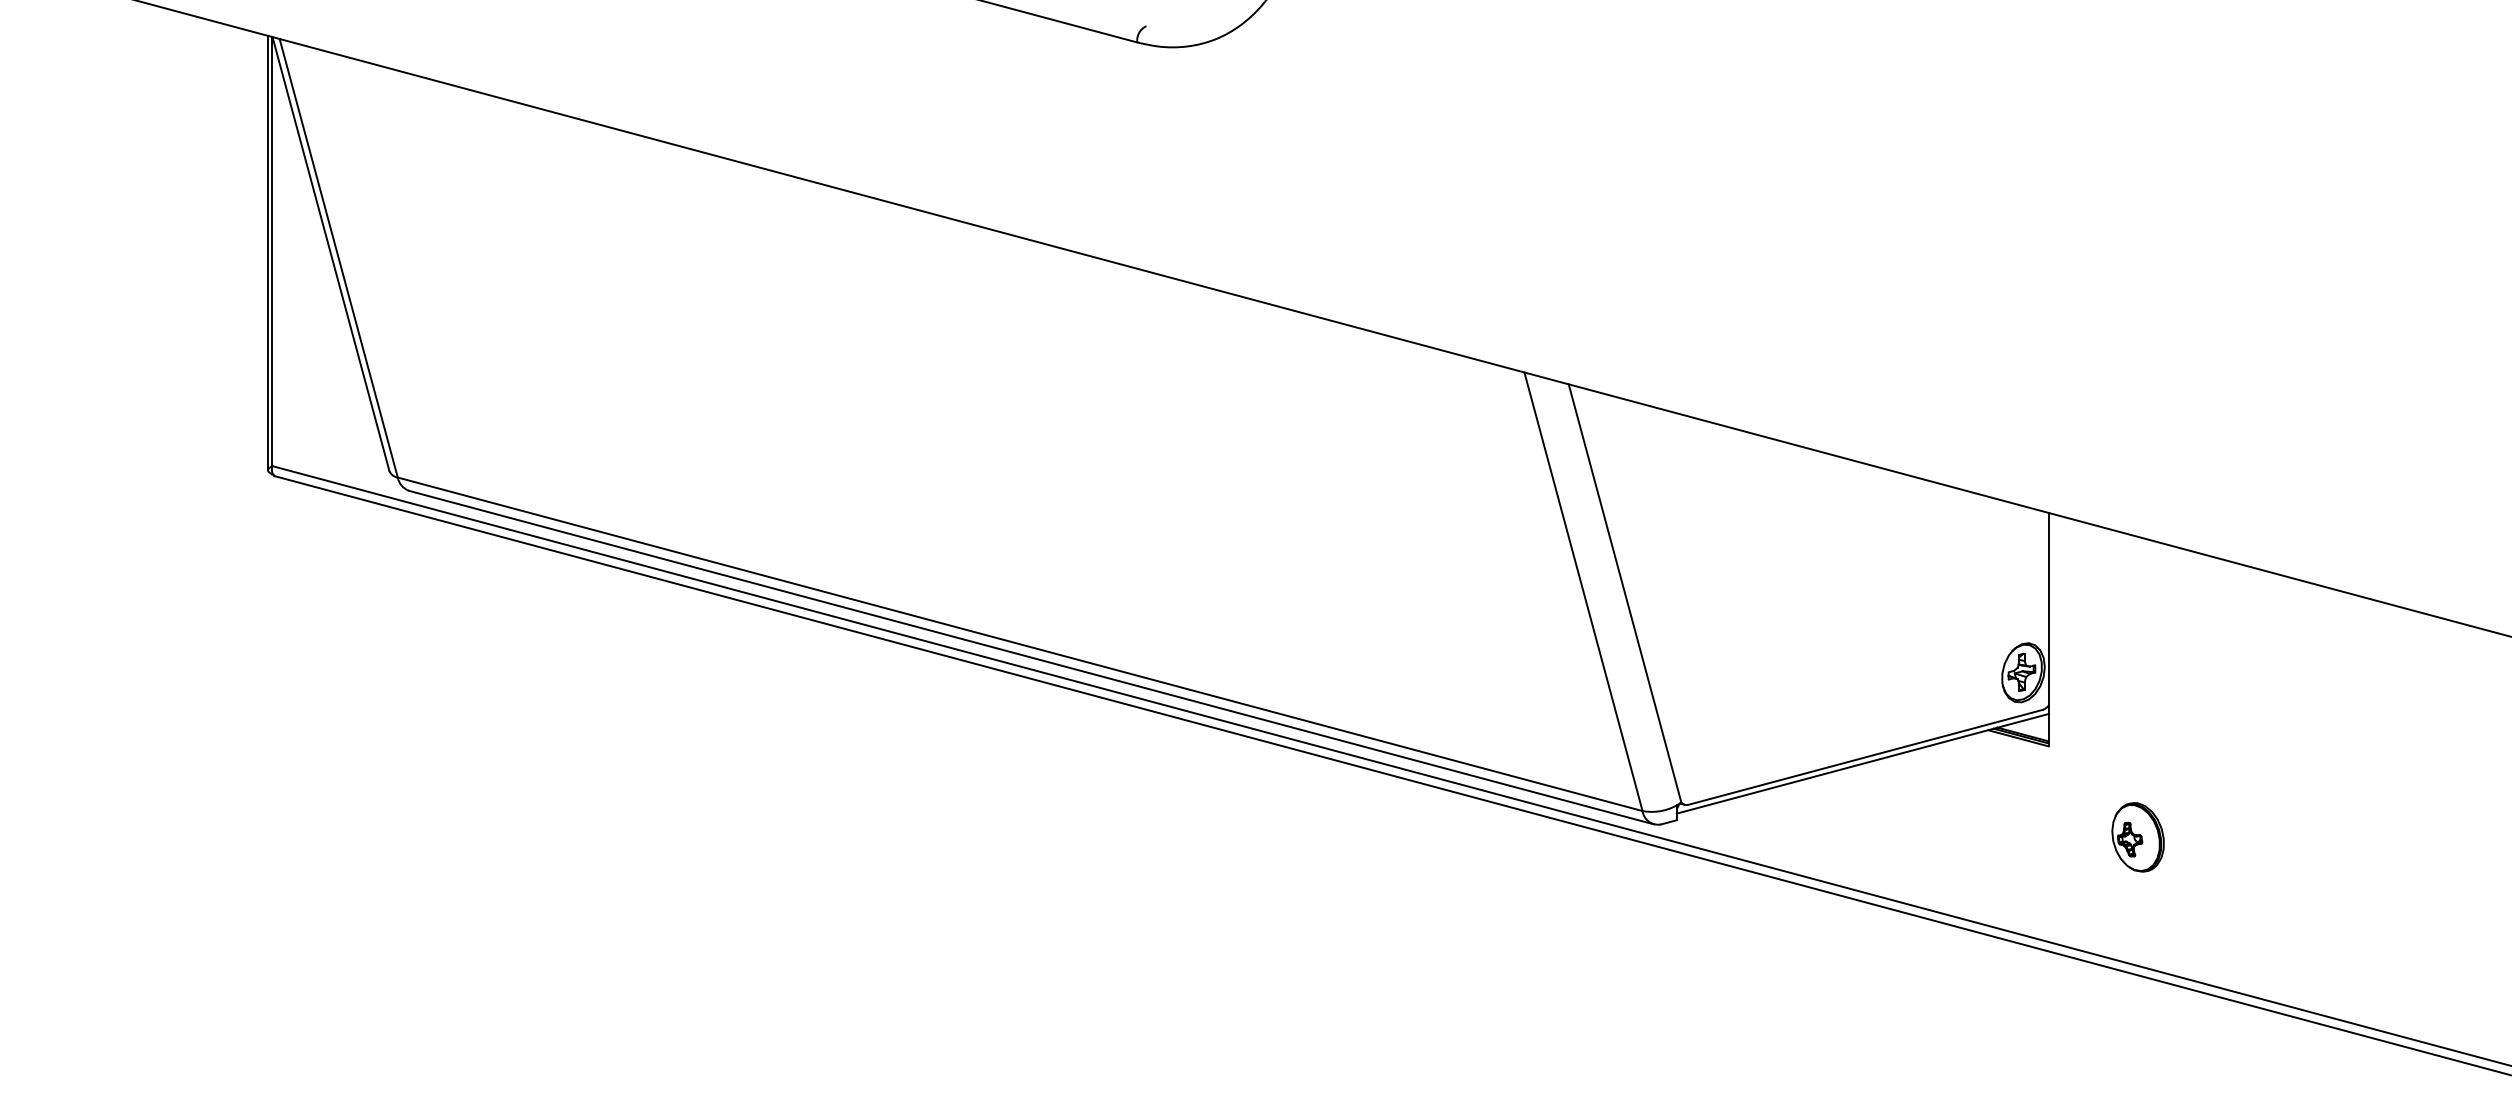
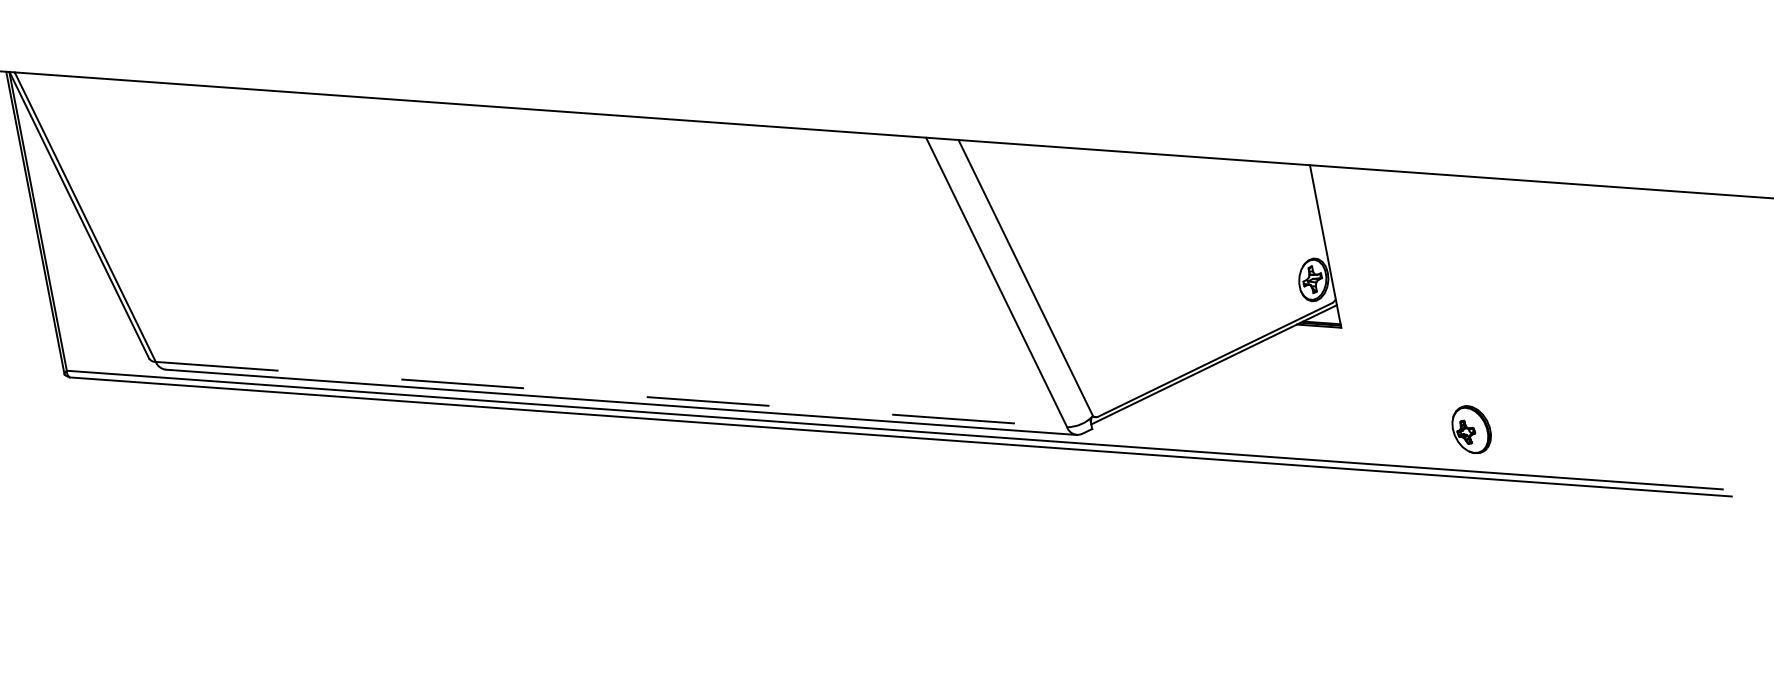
line: (1020, 644) -> (611, 394), solid -> dashed
part: (2137, 837) -> (1471, 429), moved

